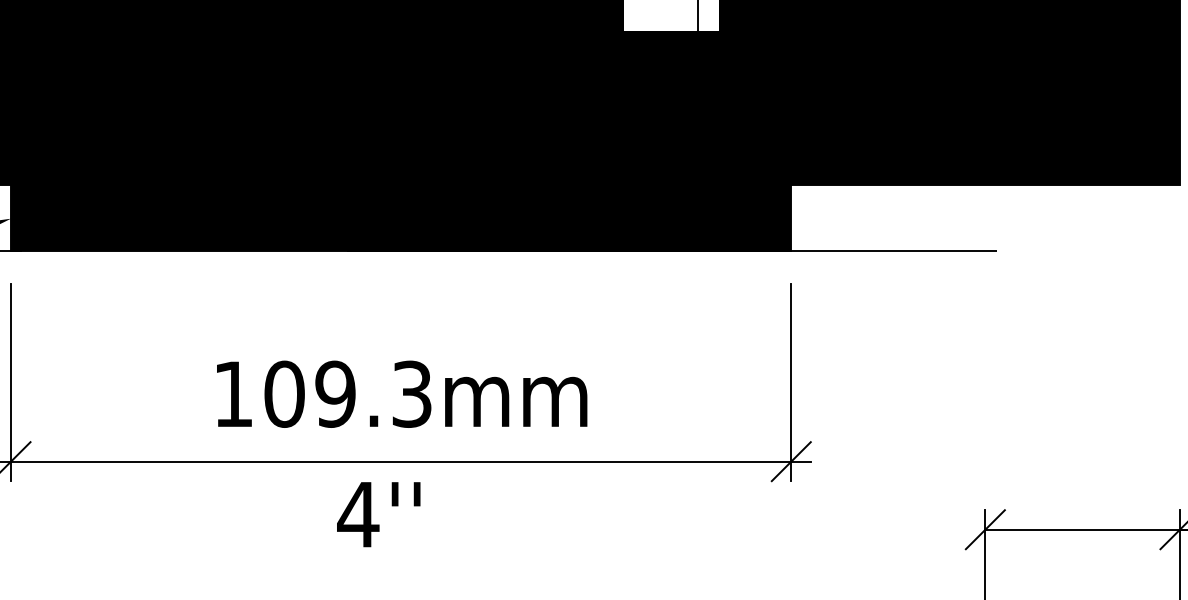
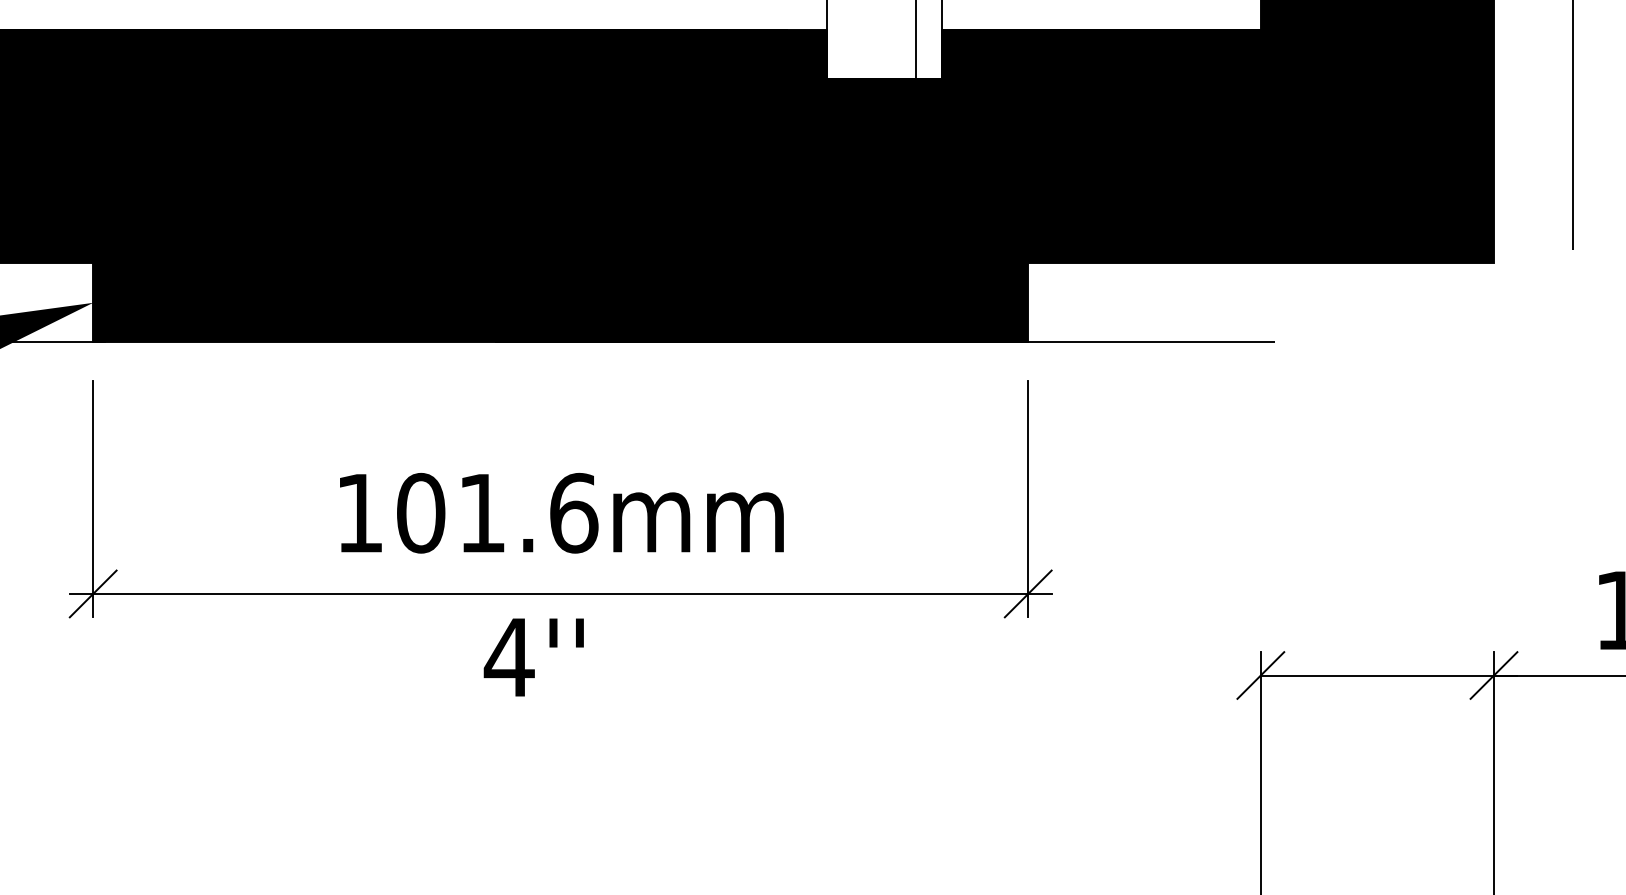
text: (373, 393) -> (527, 512), 109.3mm -> 101.6mm

